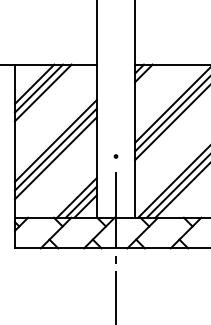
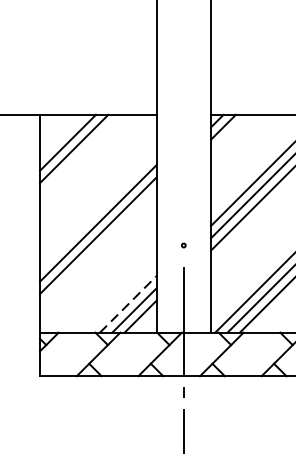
line: (42, 92) -> (79, 154), removed
line: (55, 158) -> (97, 248), removed
line: (77, 197) -> (128, 303), solid -> dashed

